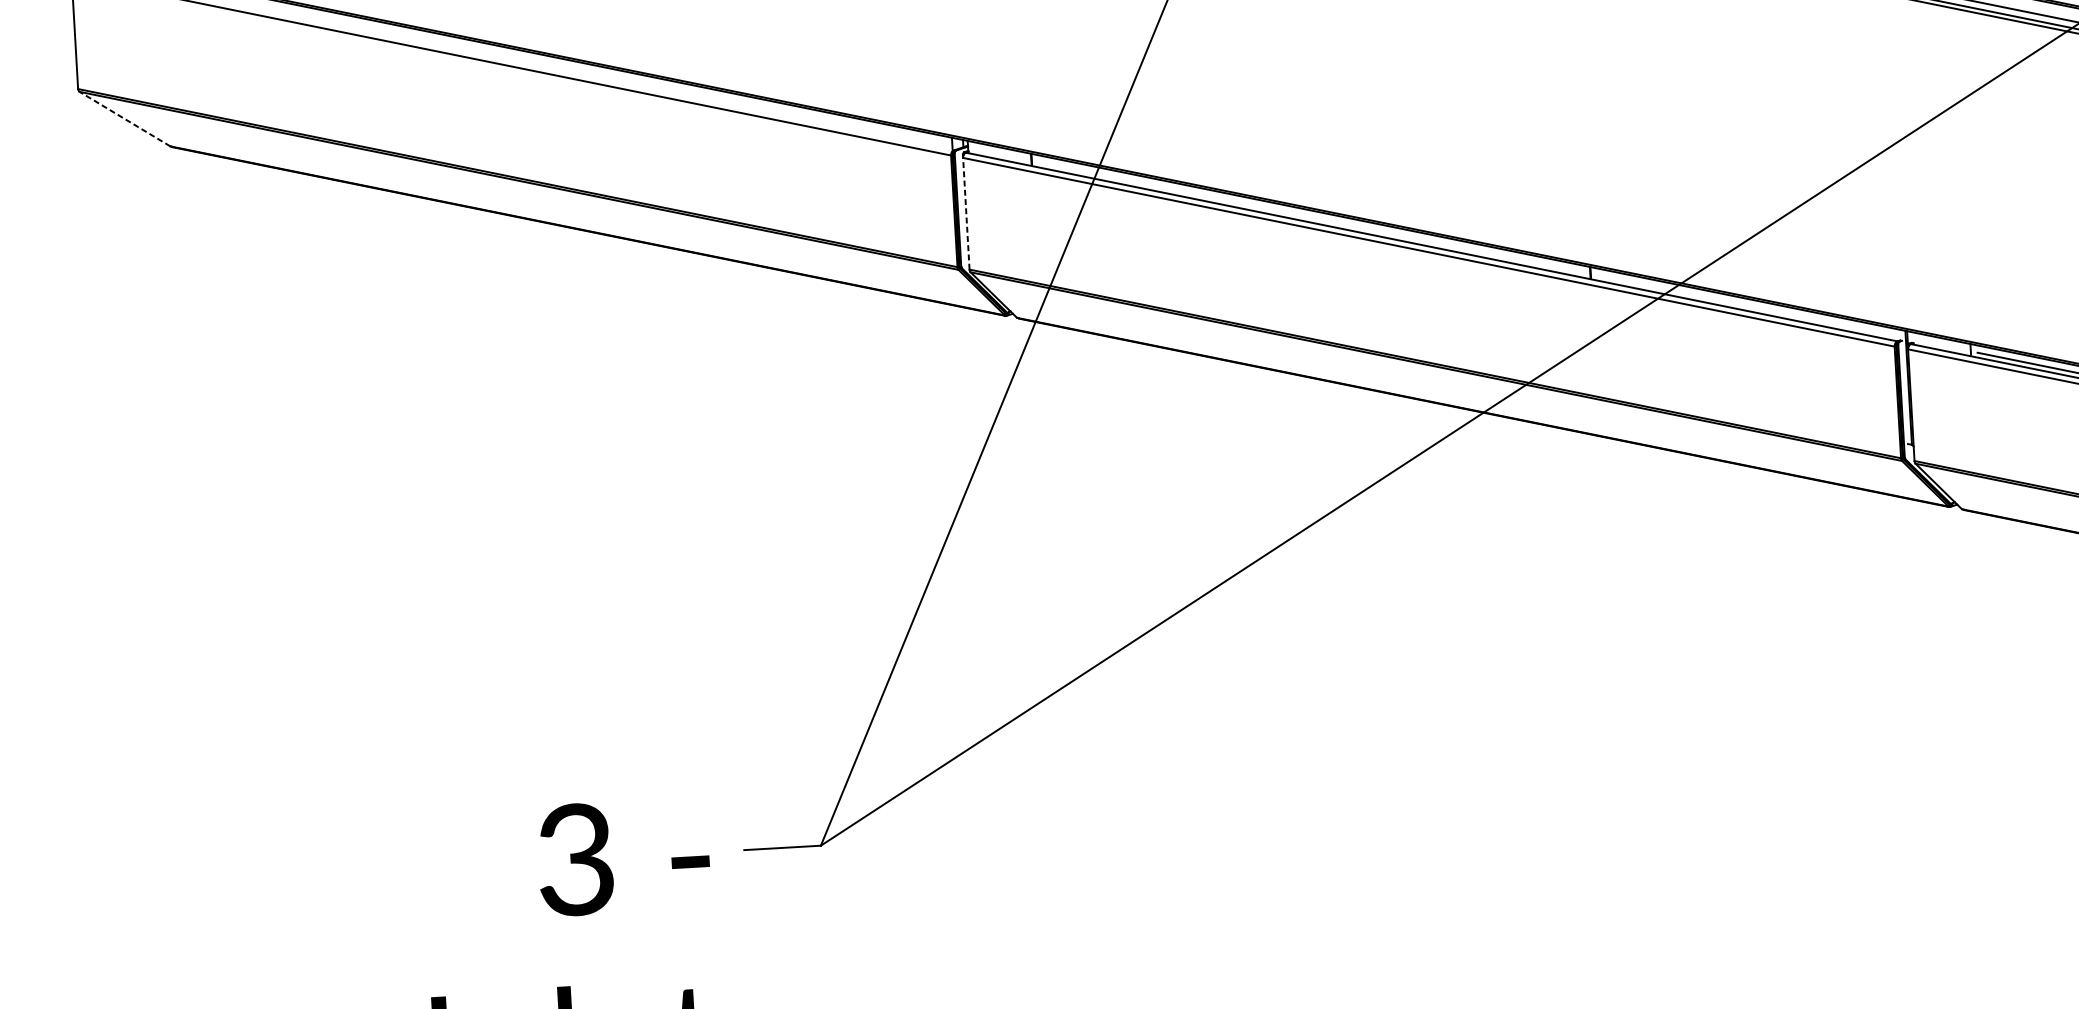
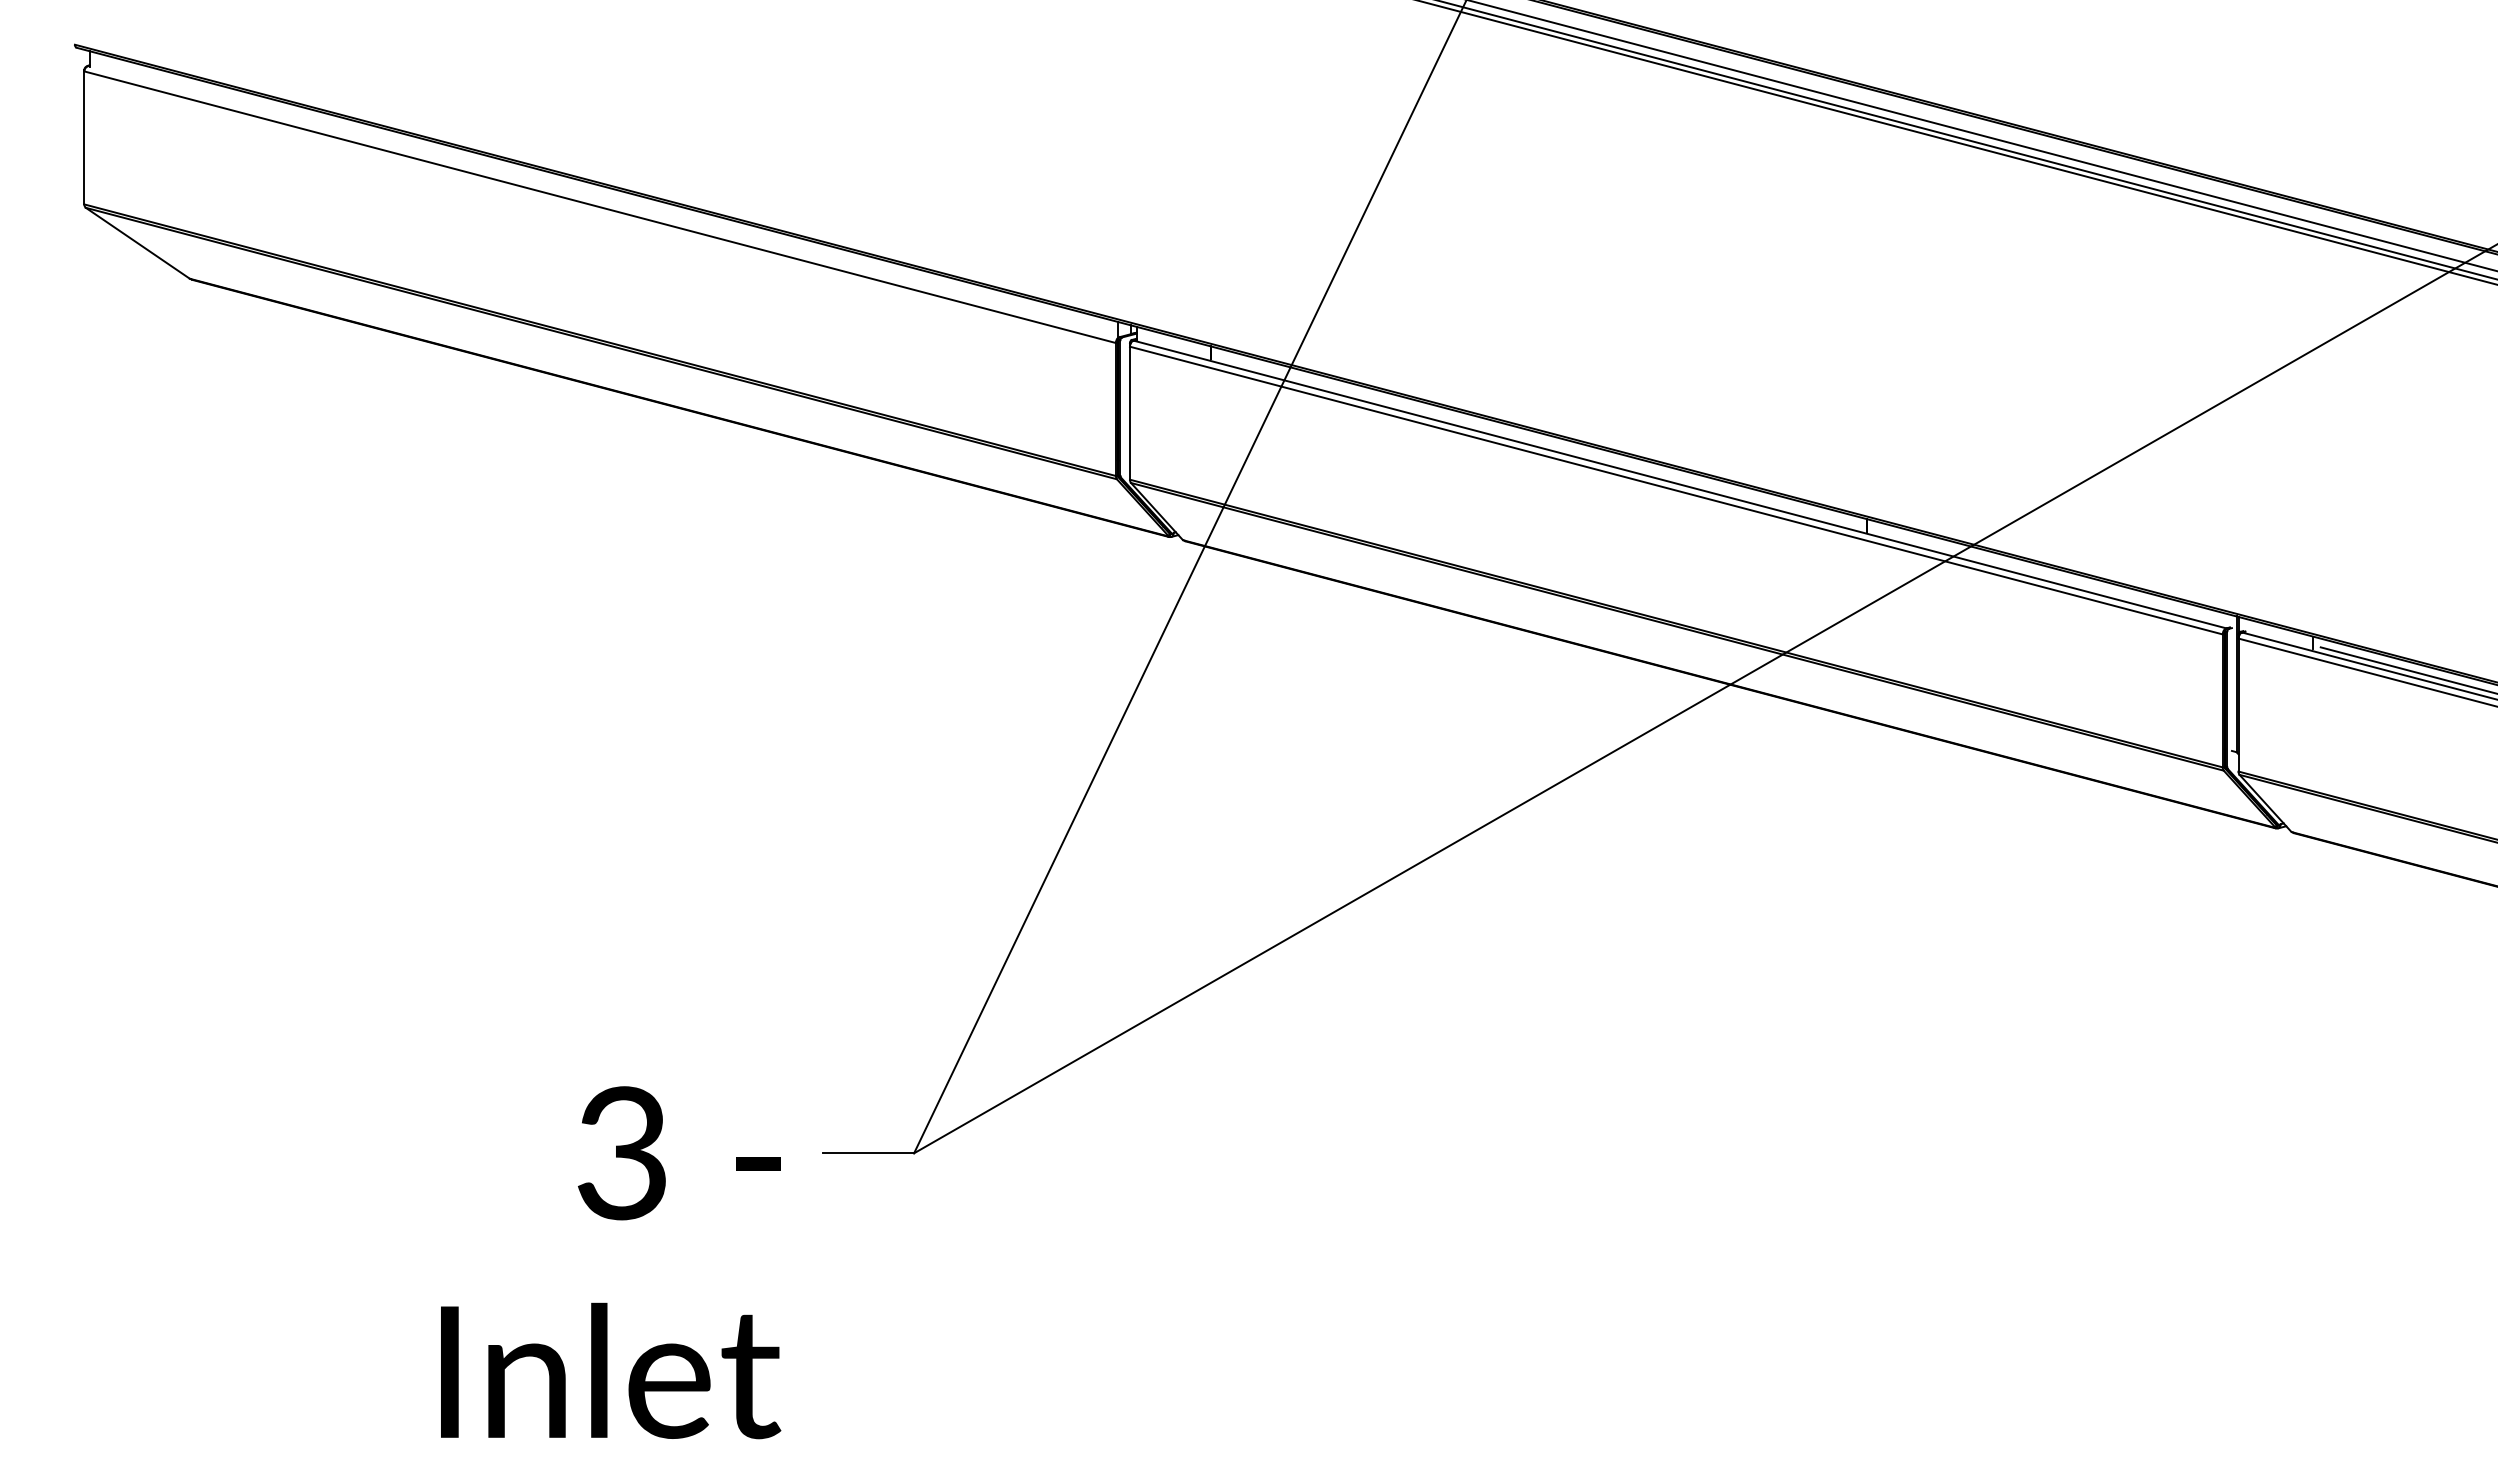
line: (124, 119) -> (137, 243), dashed -> solid
line: (965, 213) -> (1129, 412), dashed -> solid

